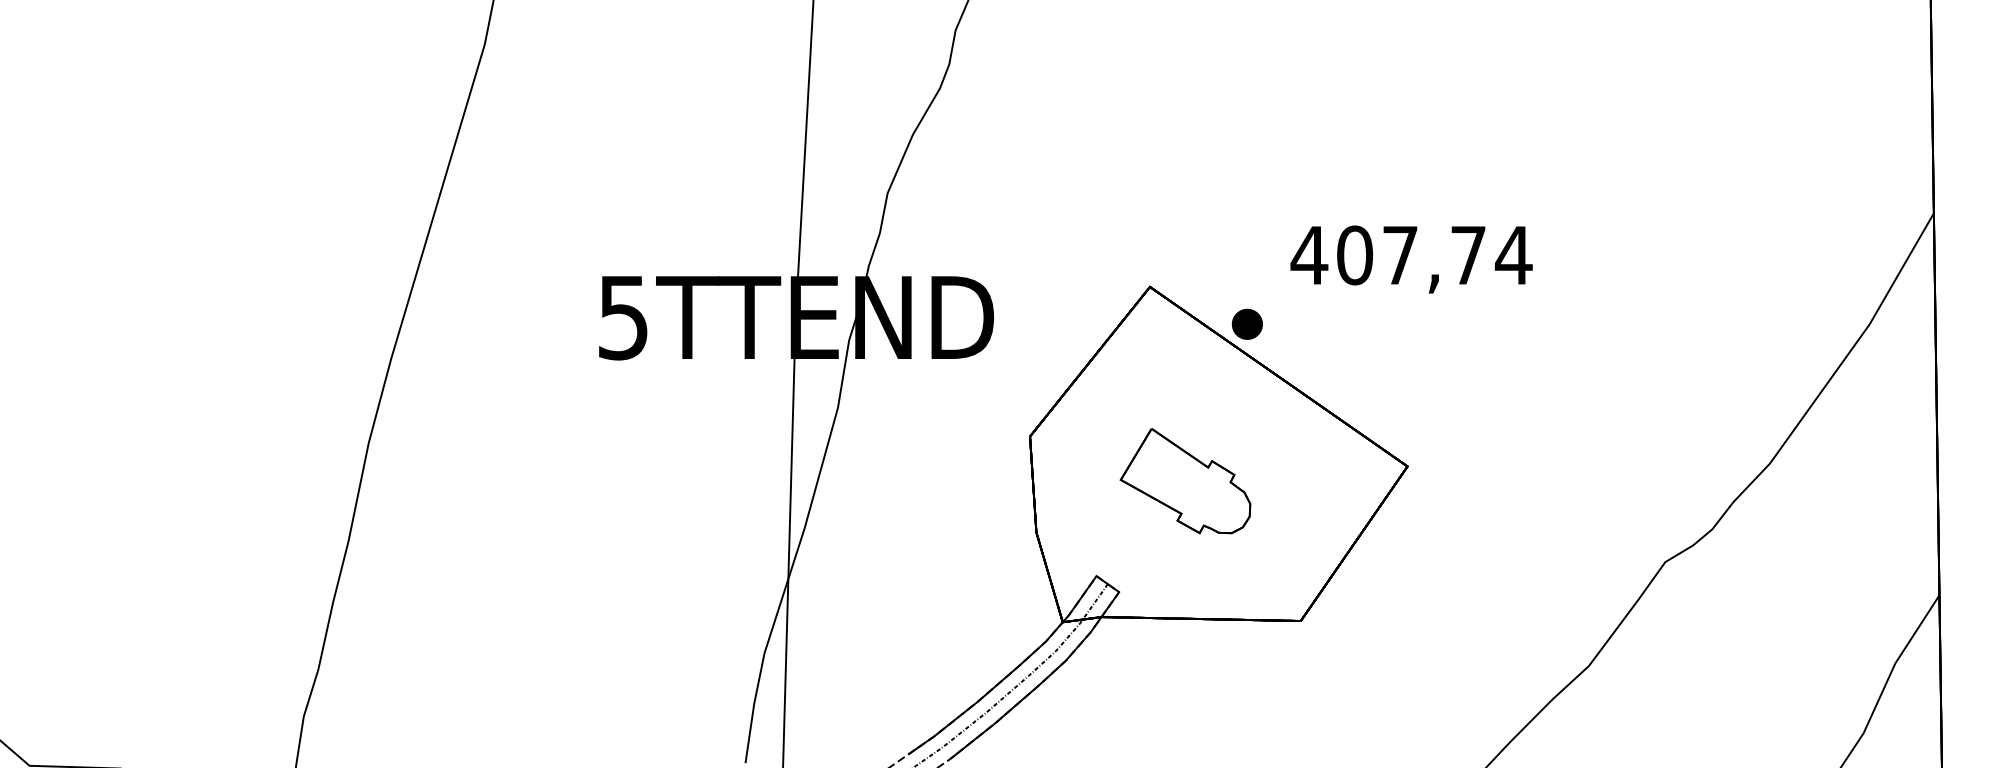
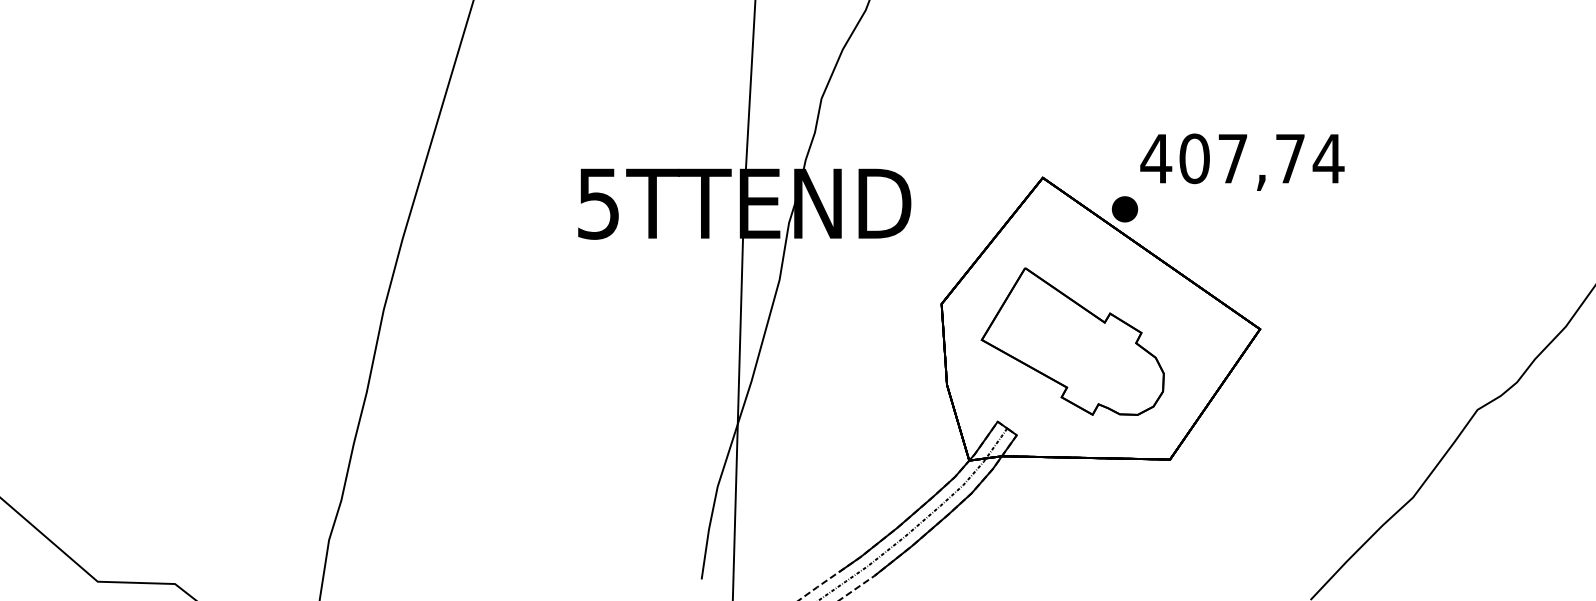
text: (1411, 259) -> (1242, 162), moved
part: (1185, 480) -> (1072, 341), size x1.67

